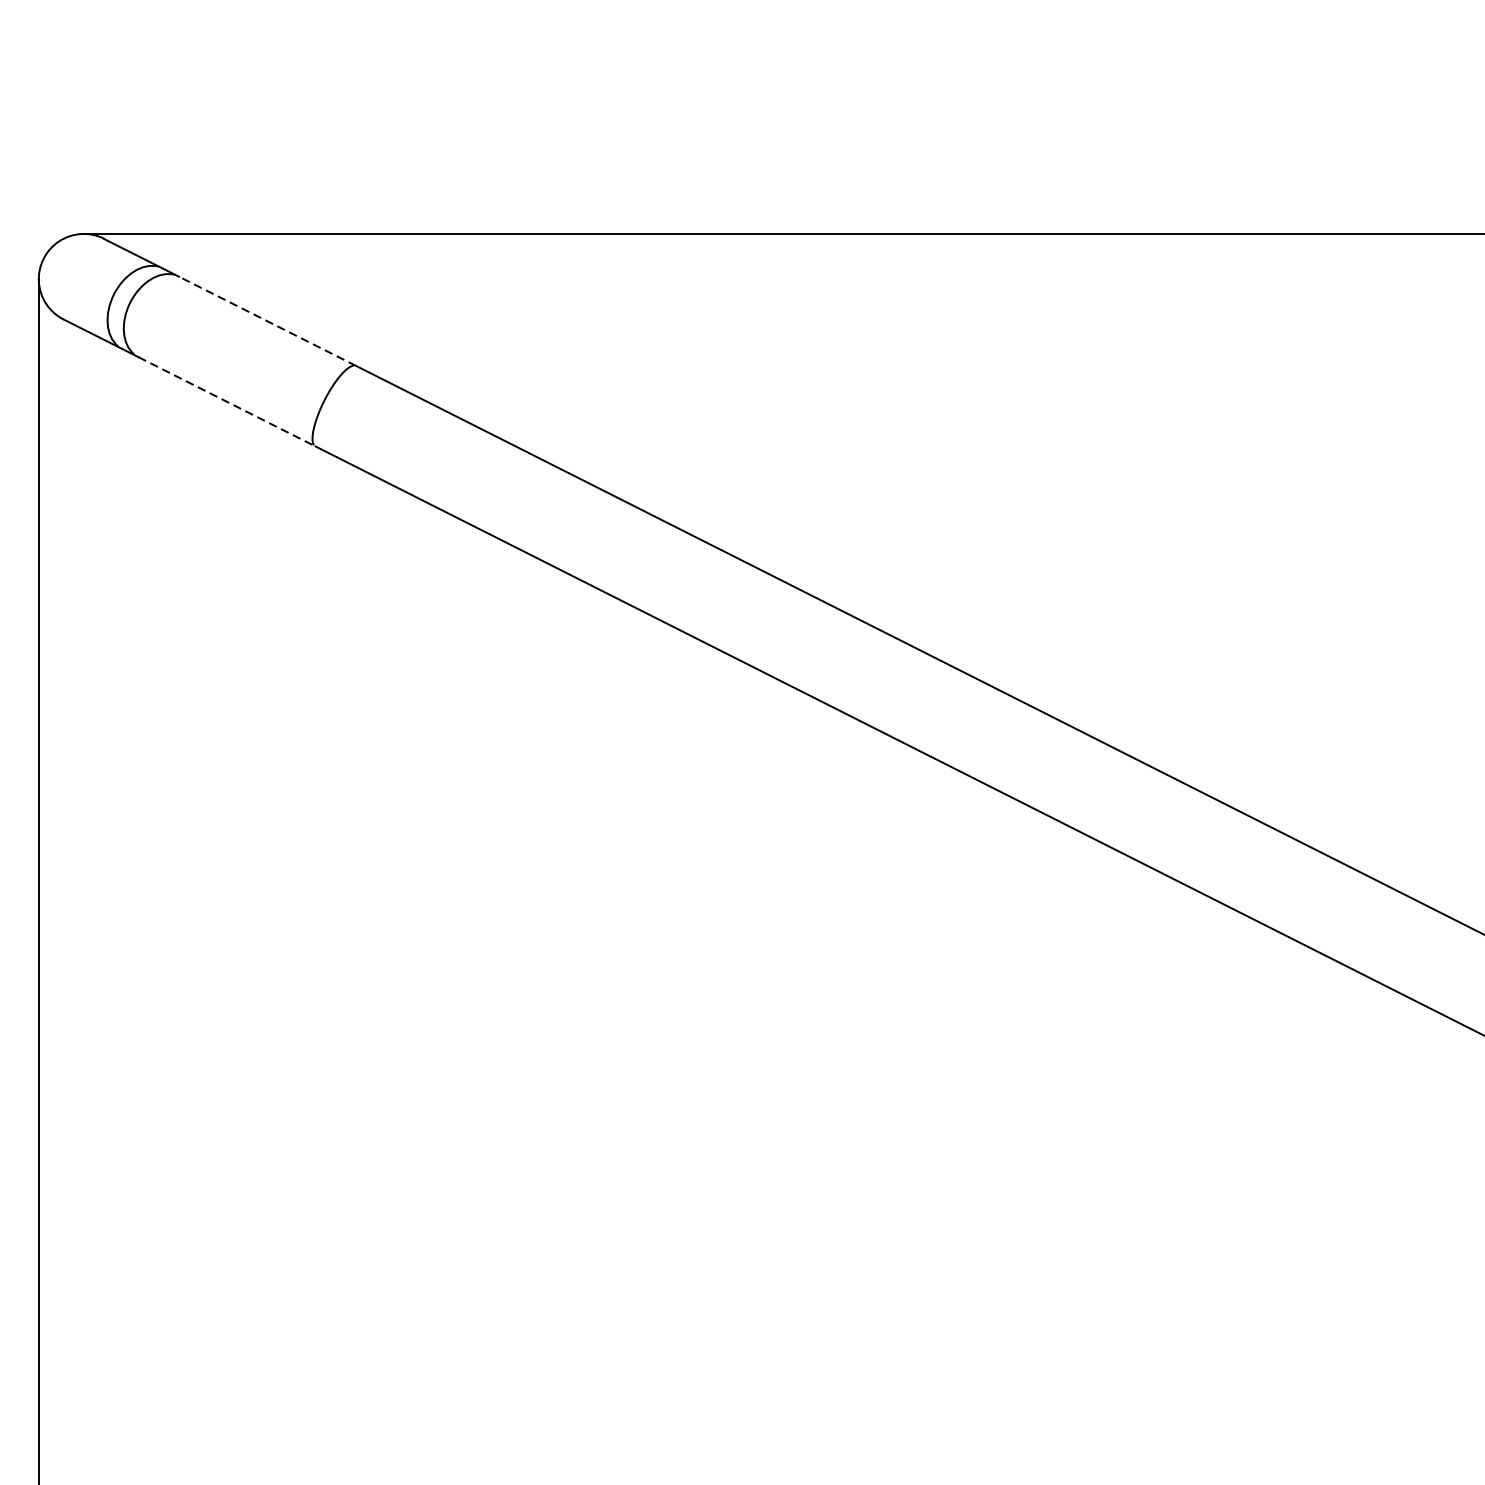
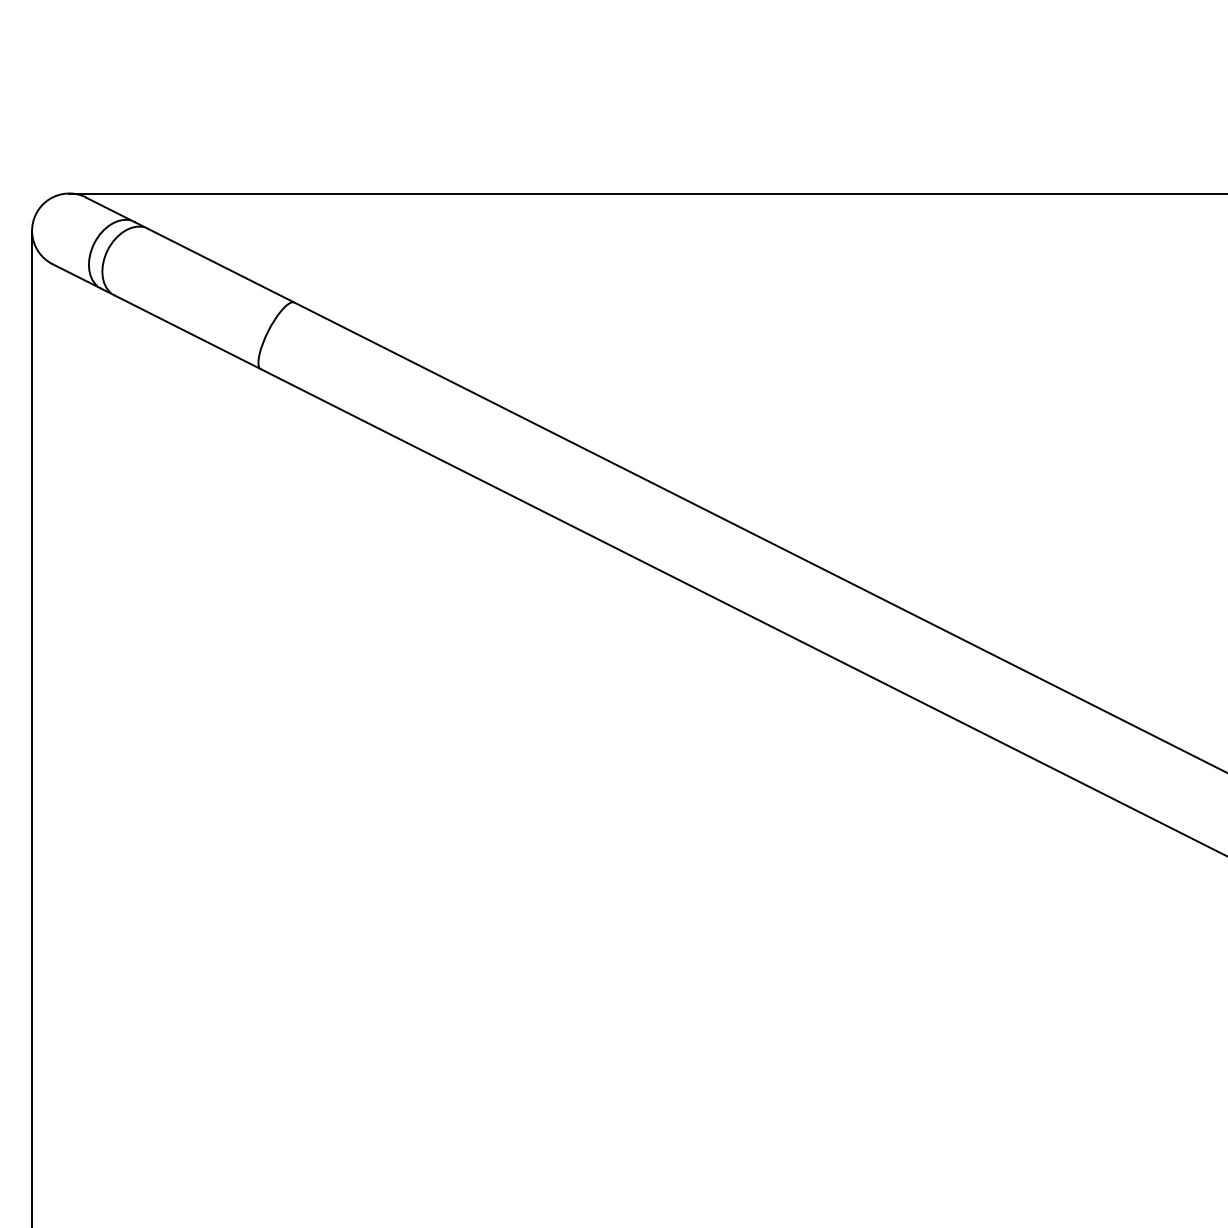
line: (266, 321) -> (220, 265), dashed -> solid
line: (226, 402) -> (187, 332), dashed -> solid

